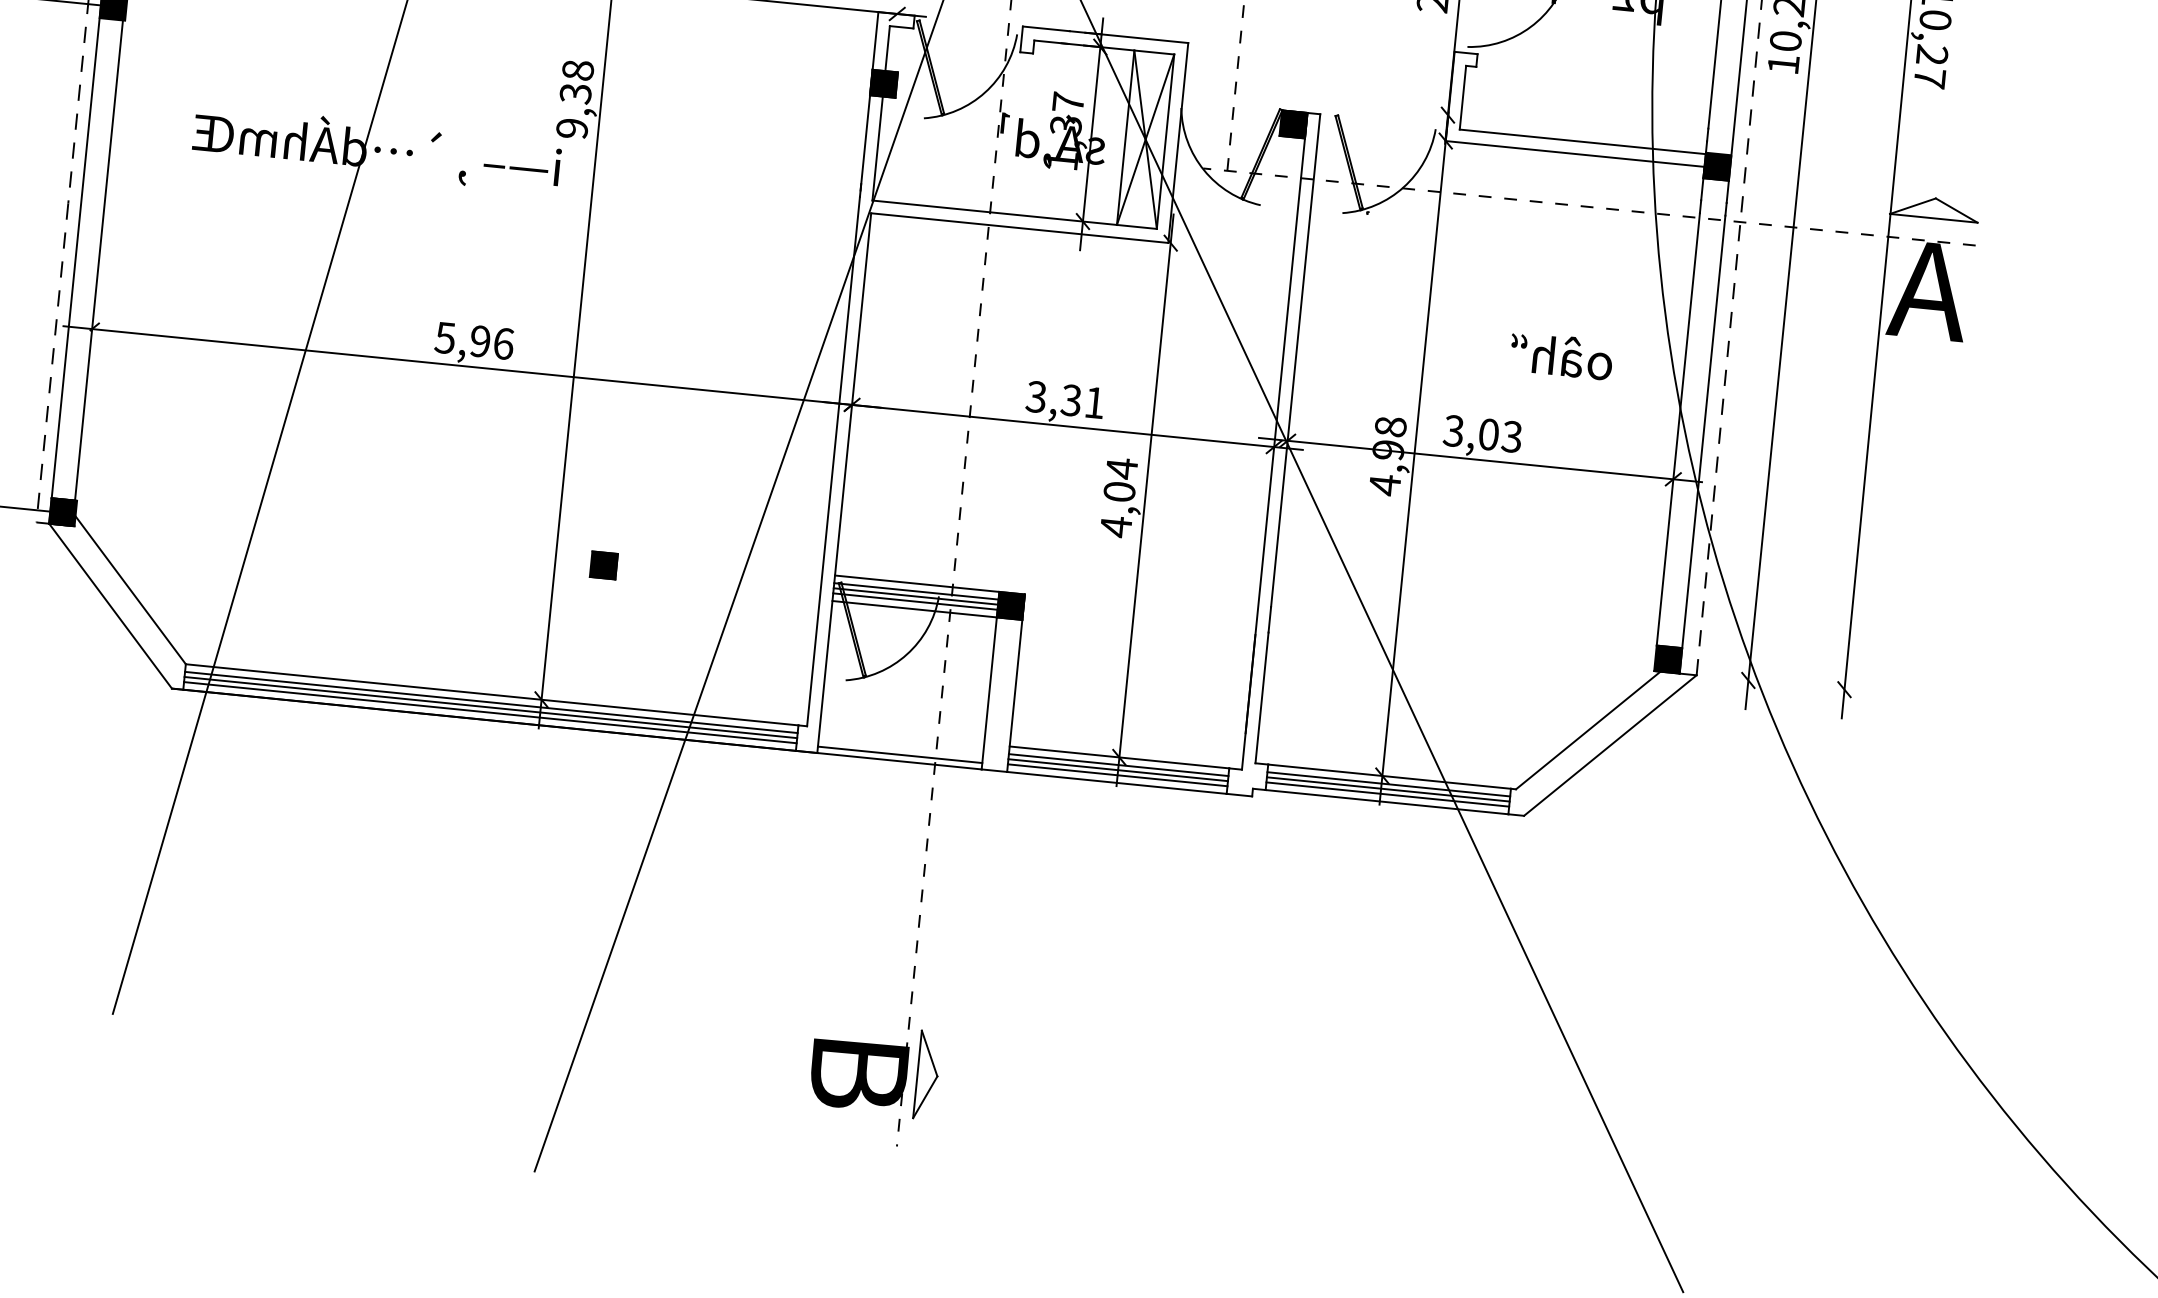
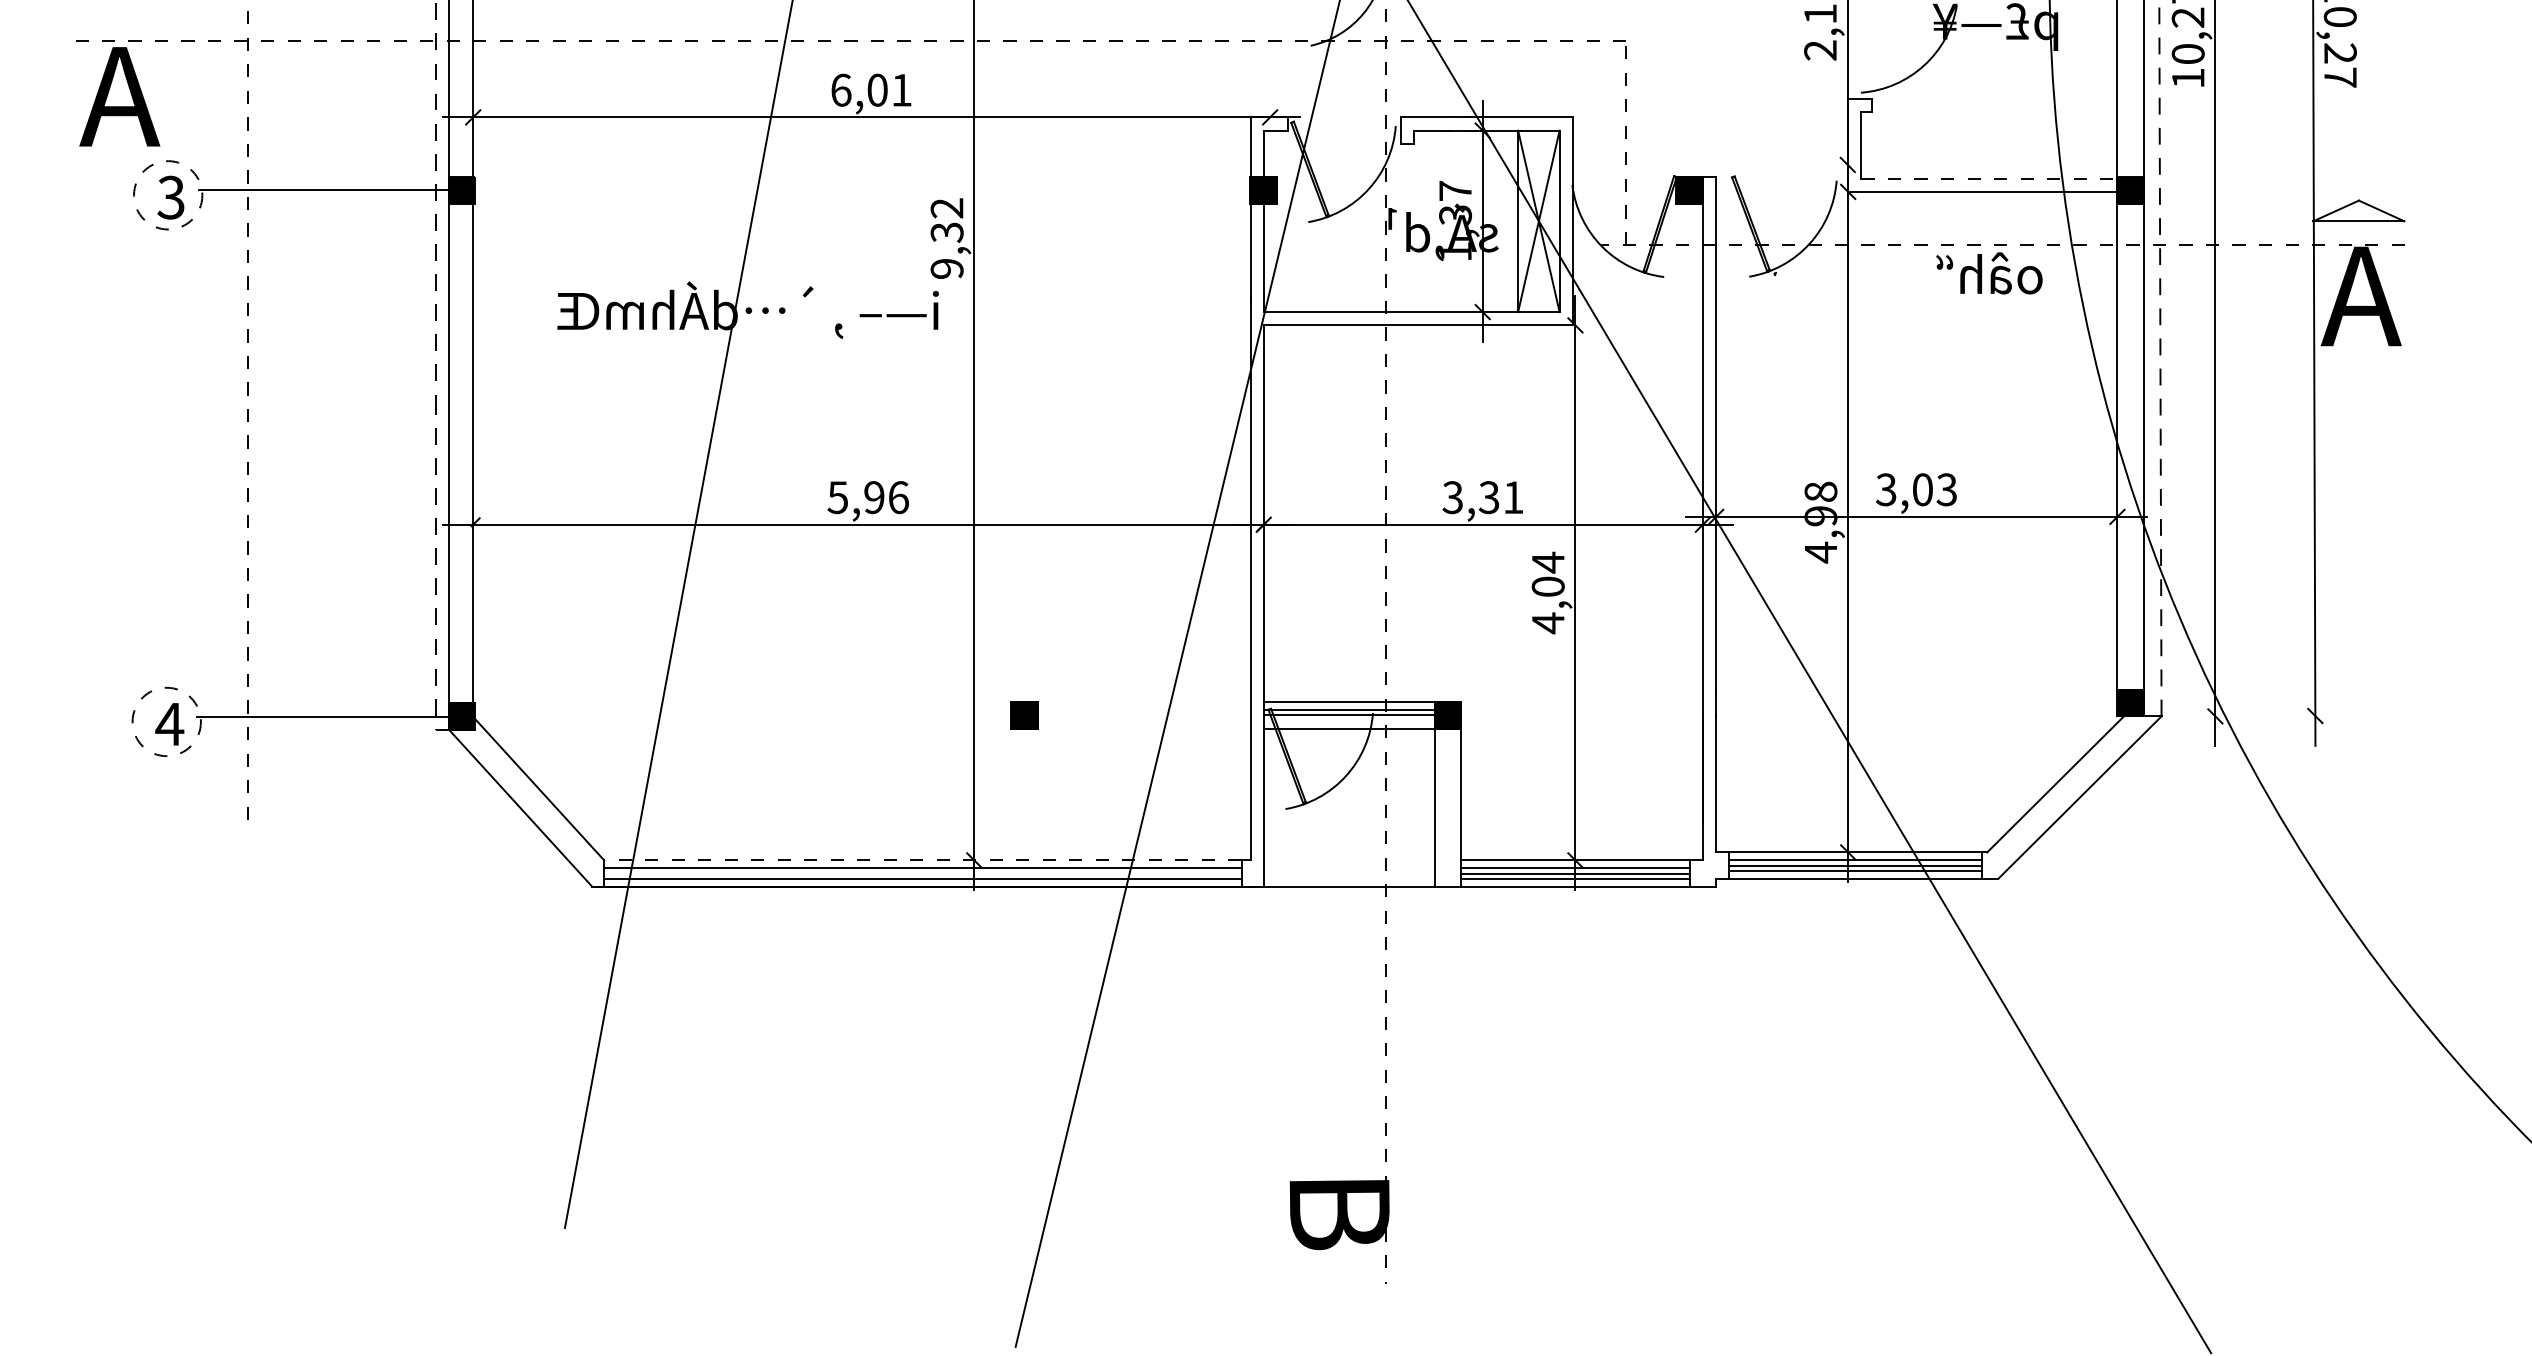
text: (577, 70) -> (946, 208), 9,38 -> 9,32
line: (1582, 141) -> (1989, 178), solid -> dashed
text: (1561, 356) -> (1989, 273), moved
line: (914, 601) -> (1348, 720), removed
line: (491, 694) -> (922, 860), solid -> dashed
line: (490, 707) -> (922, 873), removed
line: (899, 755) -> (1348, 880), removed
part: (927, 1075) -> (1410, 1207), removed

